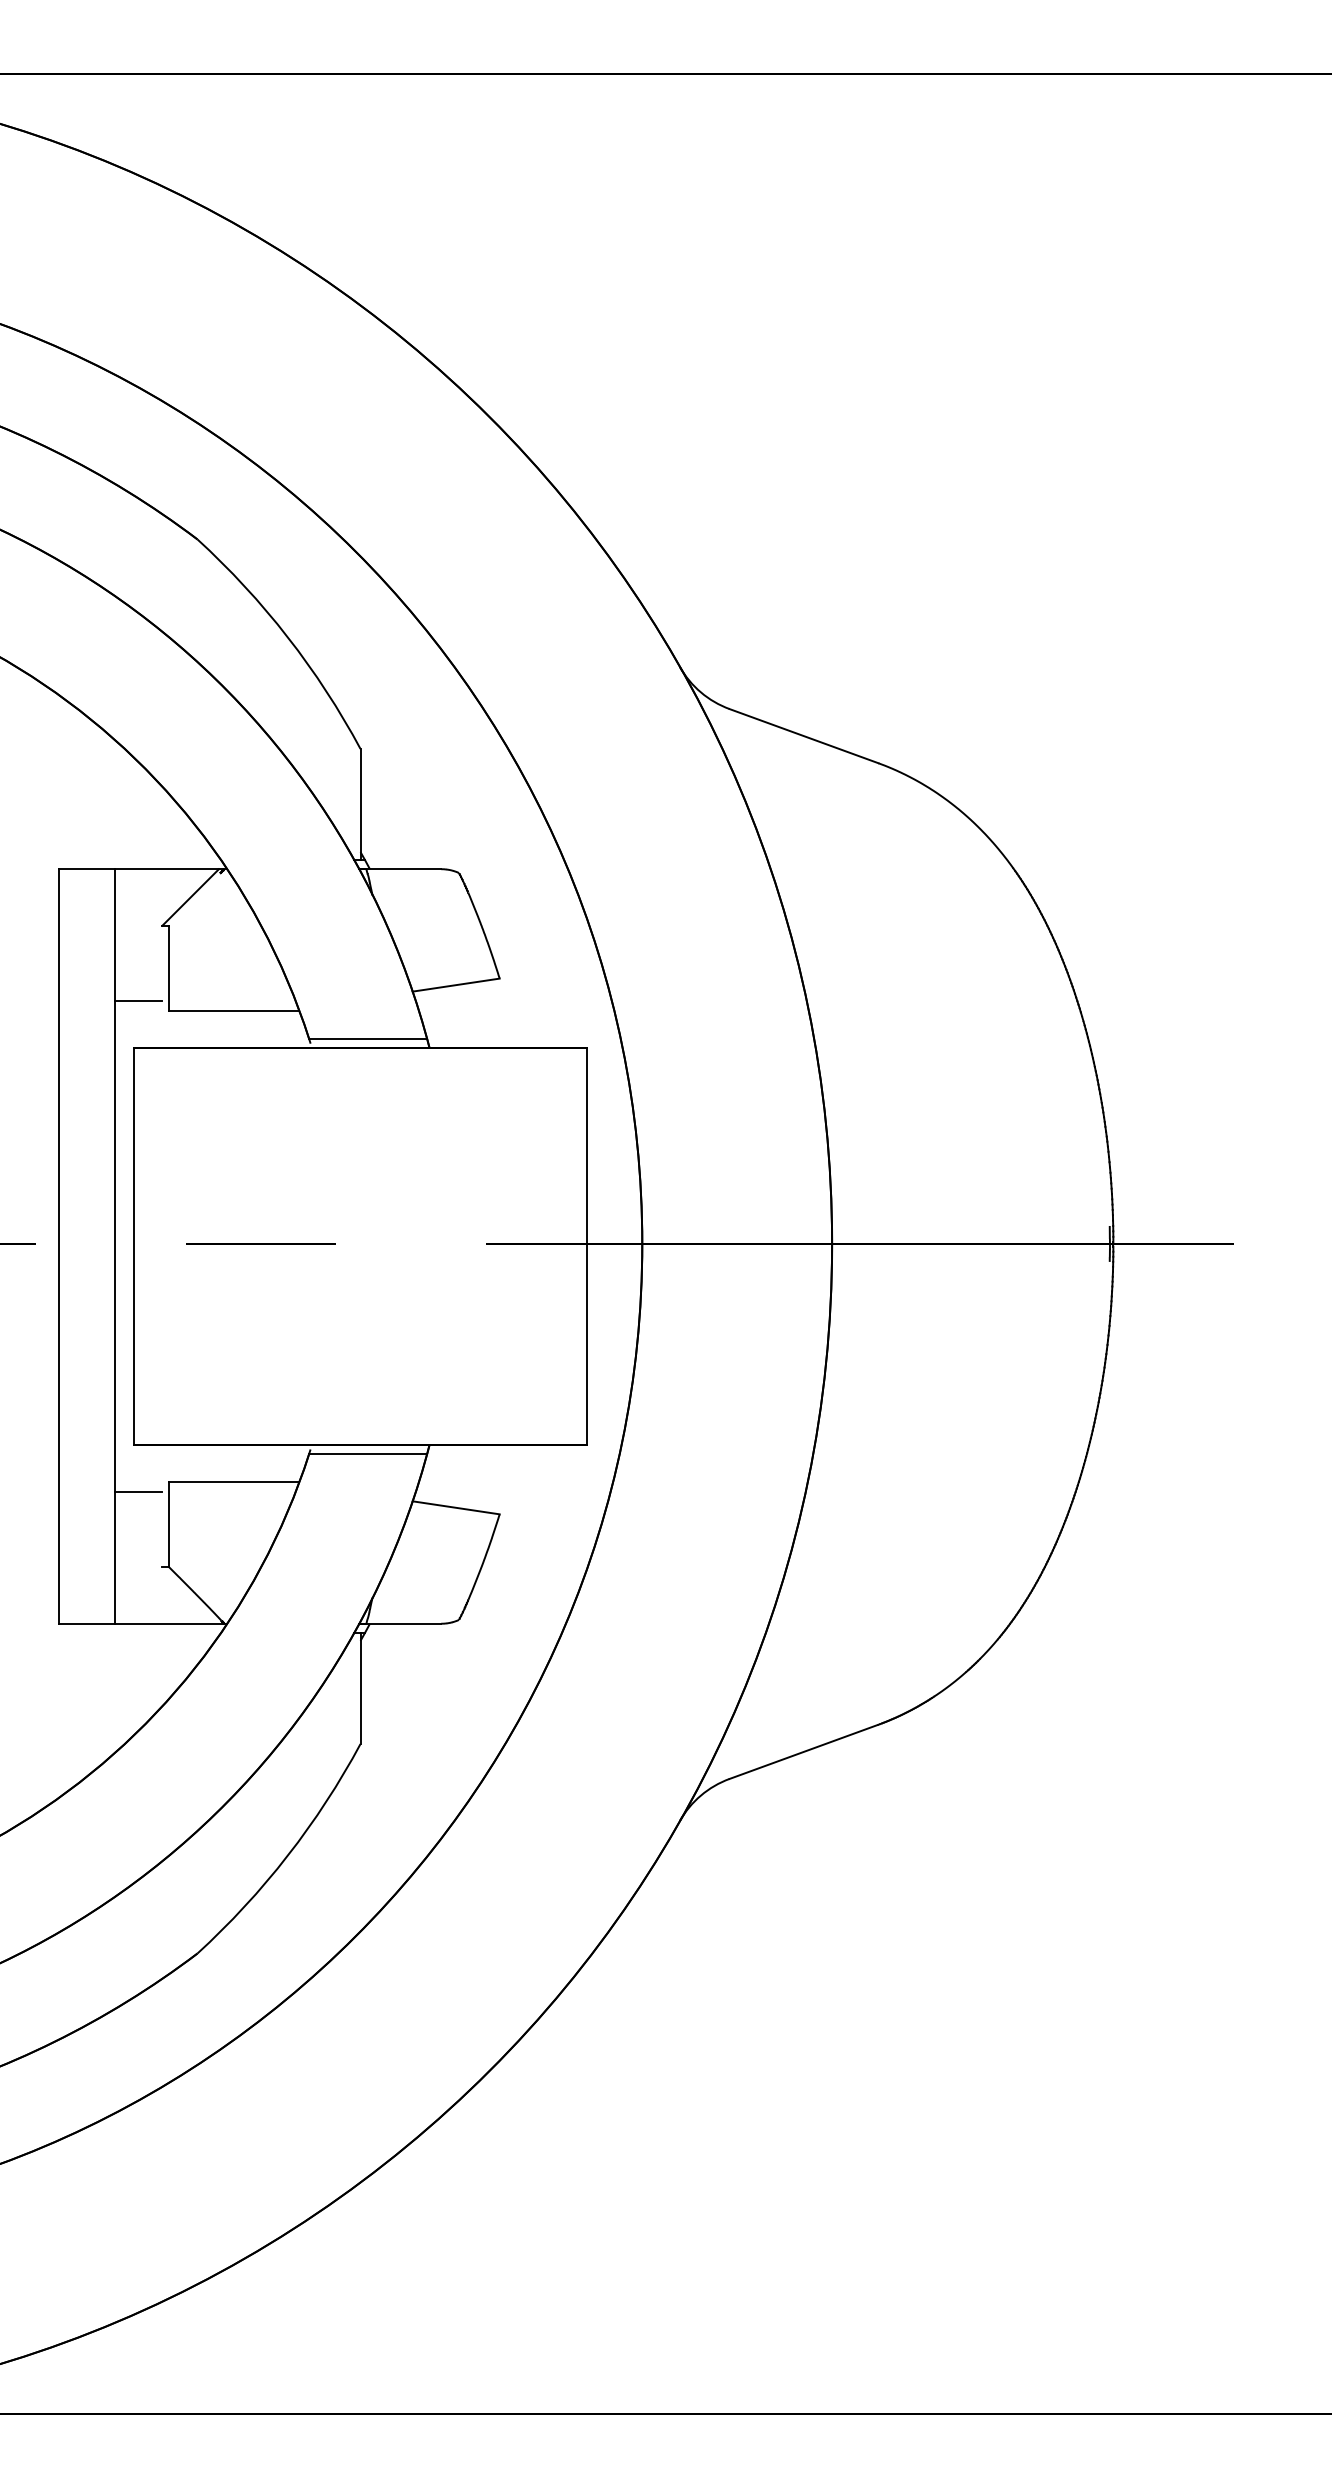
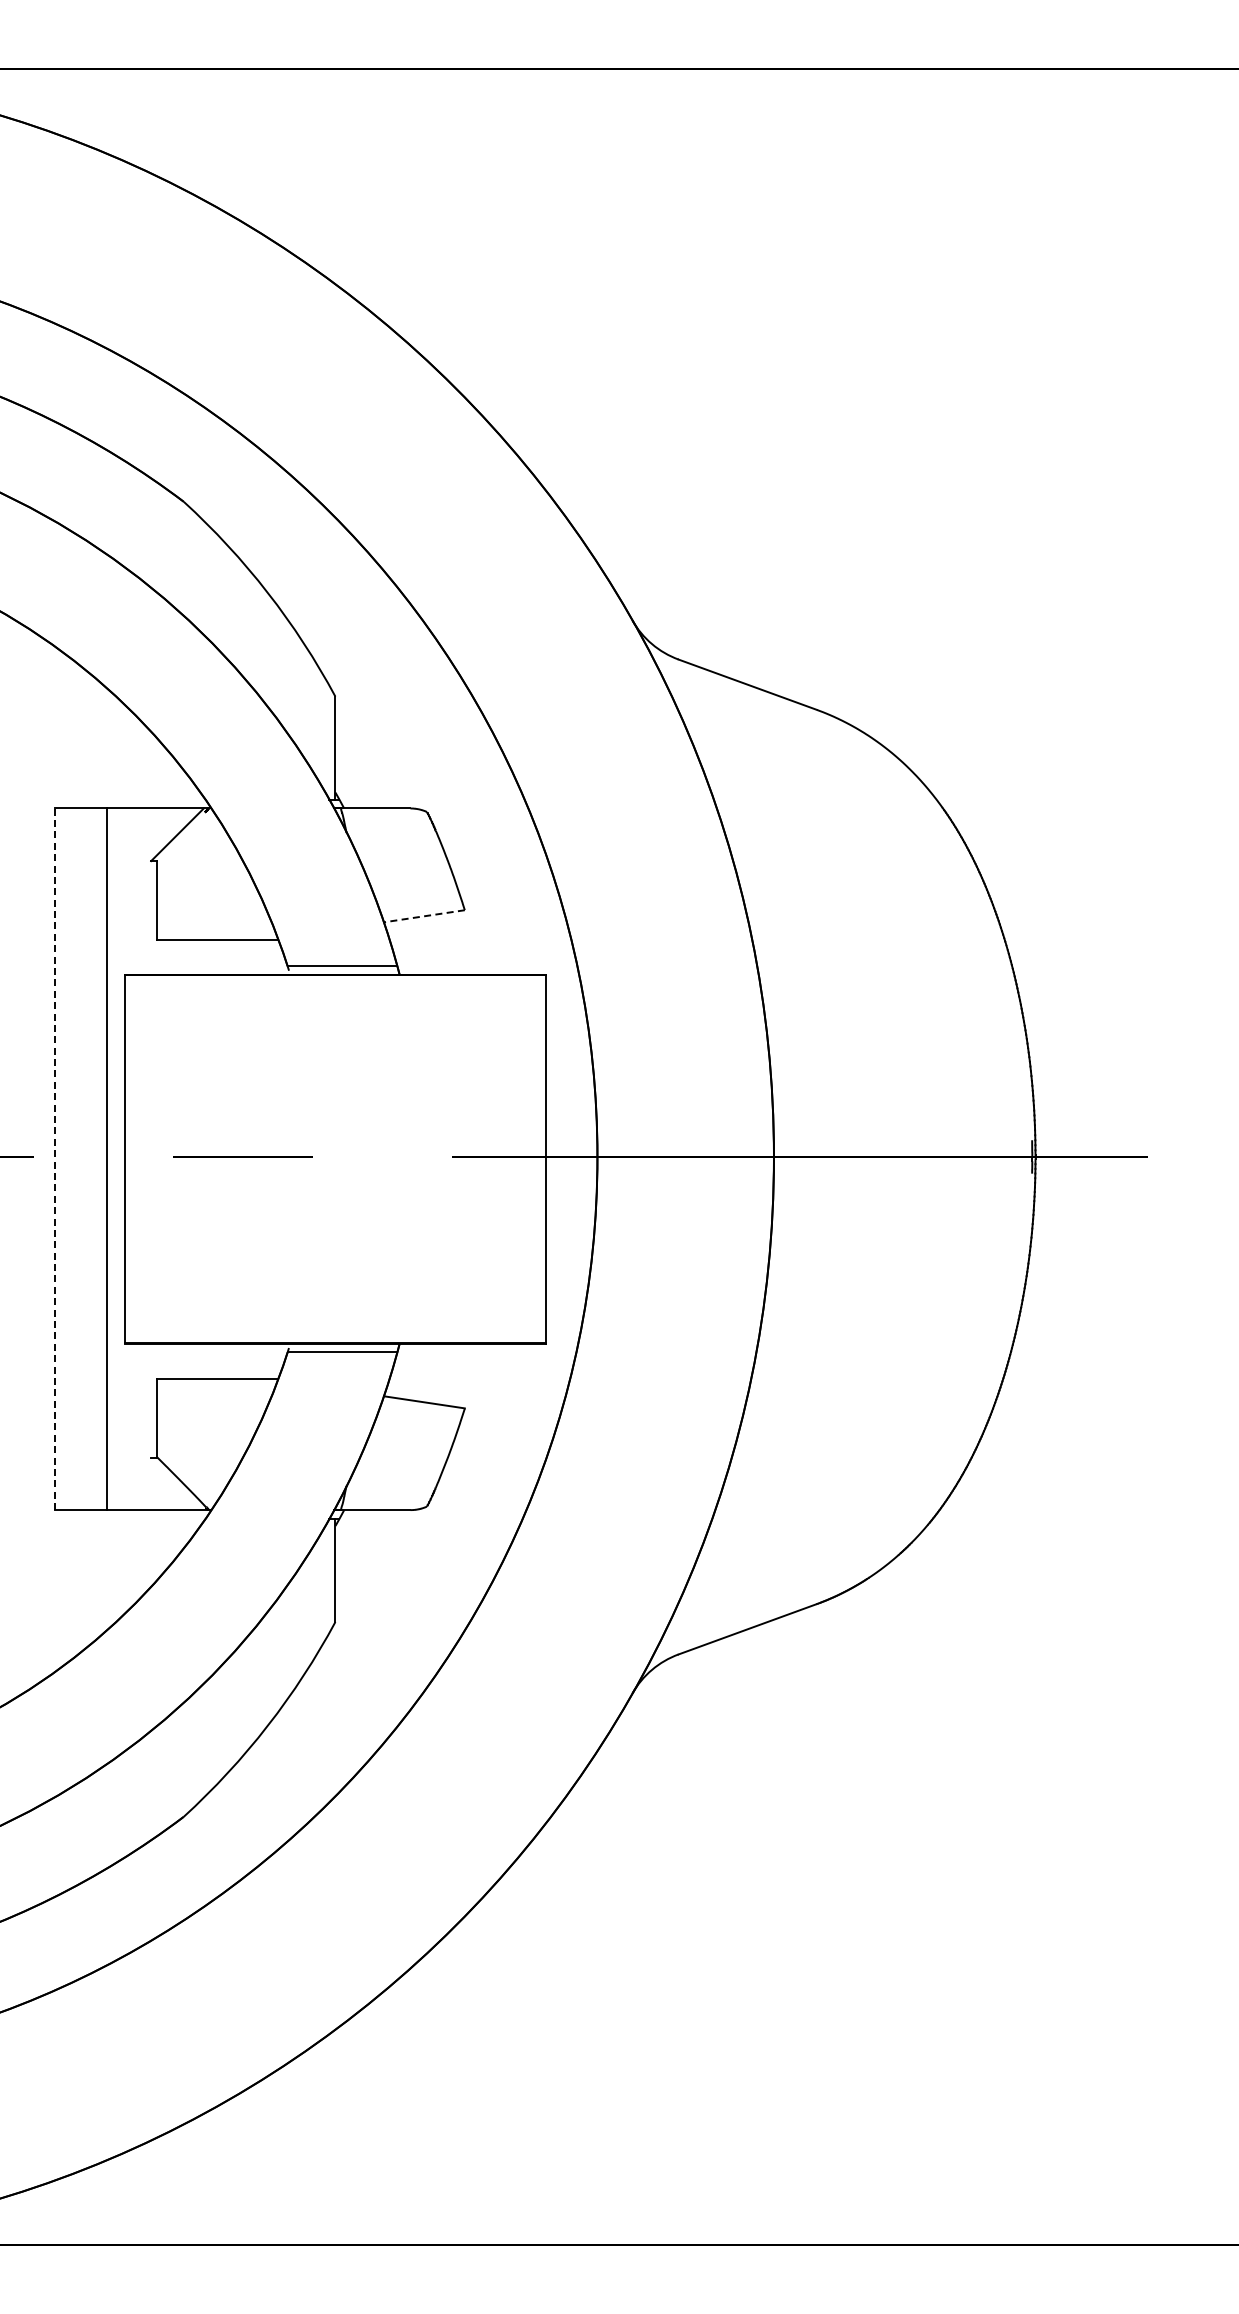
line: (456, 985) -> (424, 916), solid -> dashed
line: (139, 1001) -> (129, 931), removed
line: (58, 1246) -> (54, 1159), solid -> dashed
line: (139, 1491) -> (129, 1387), removed

